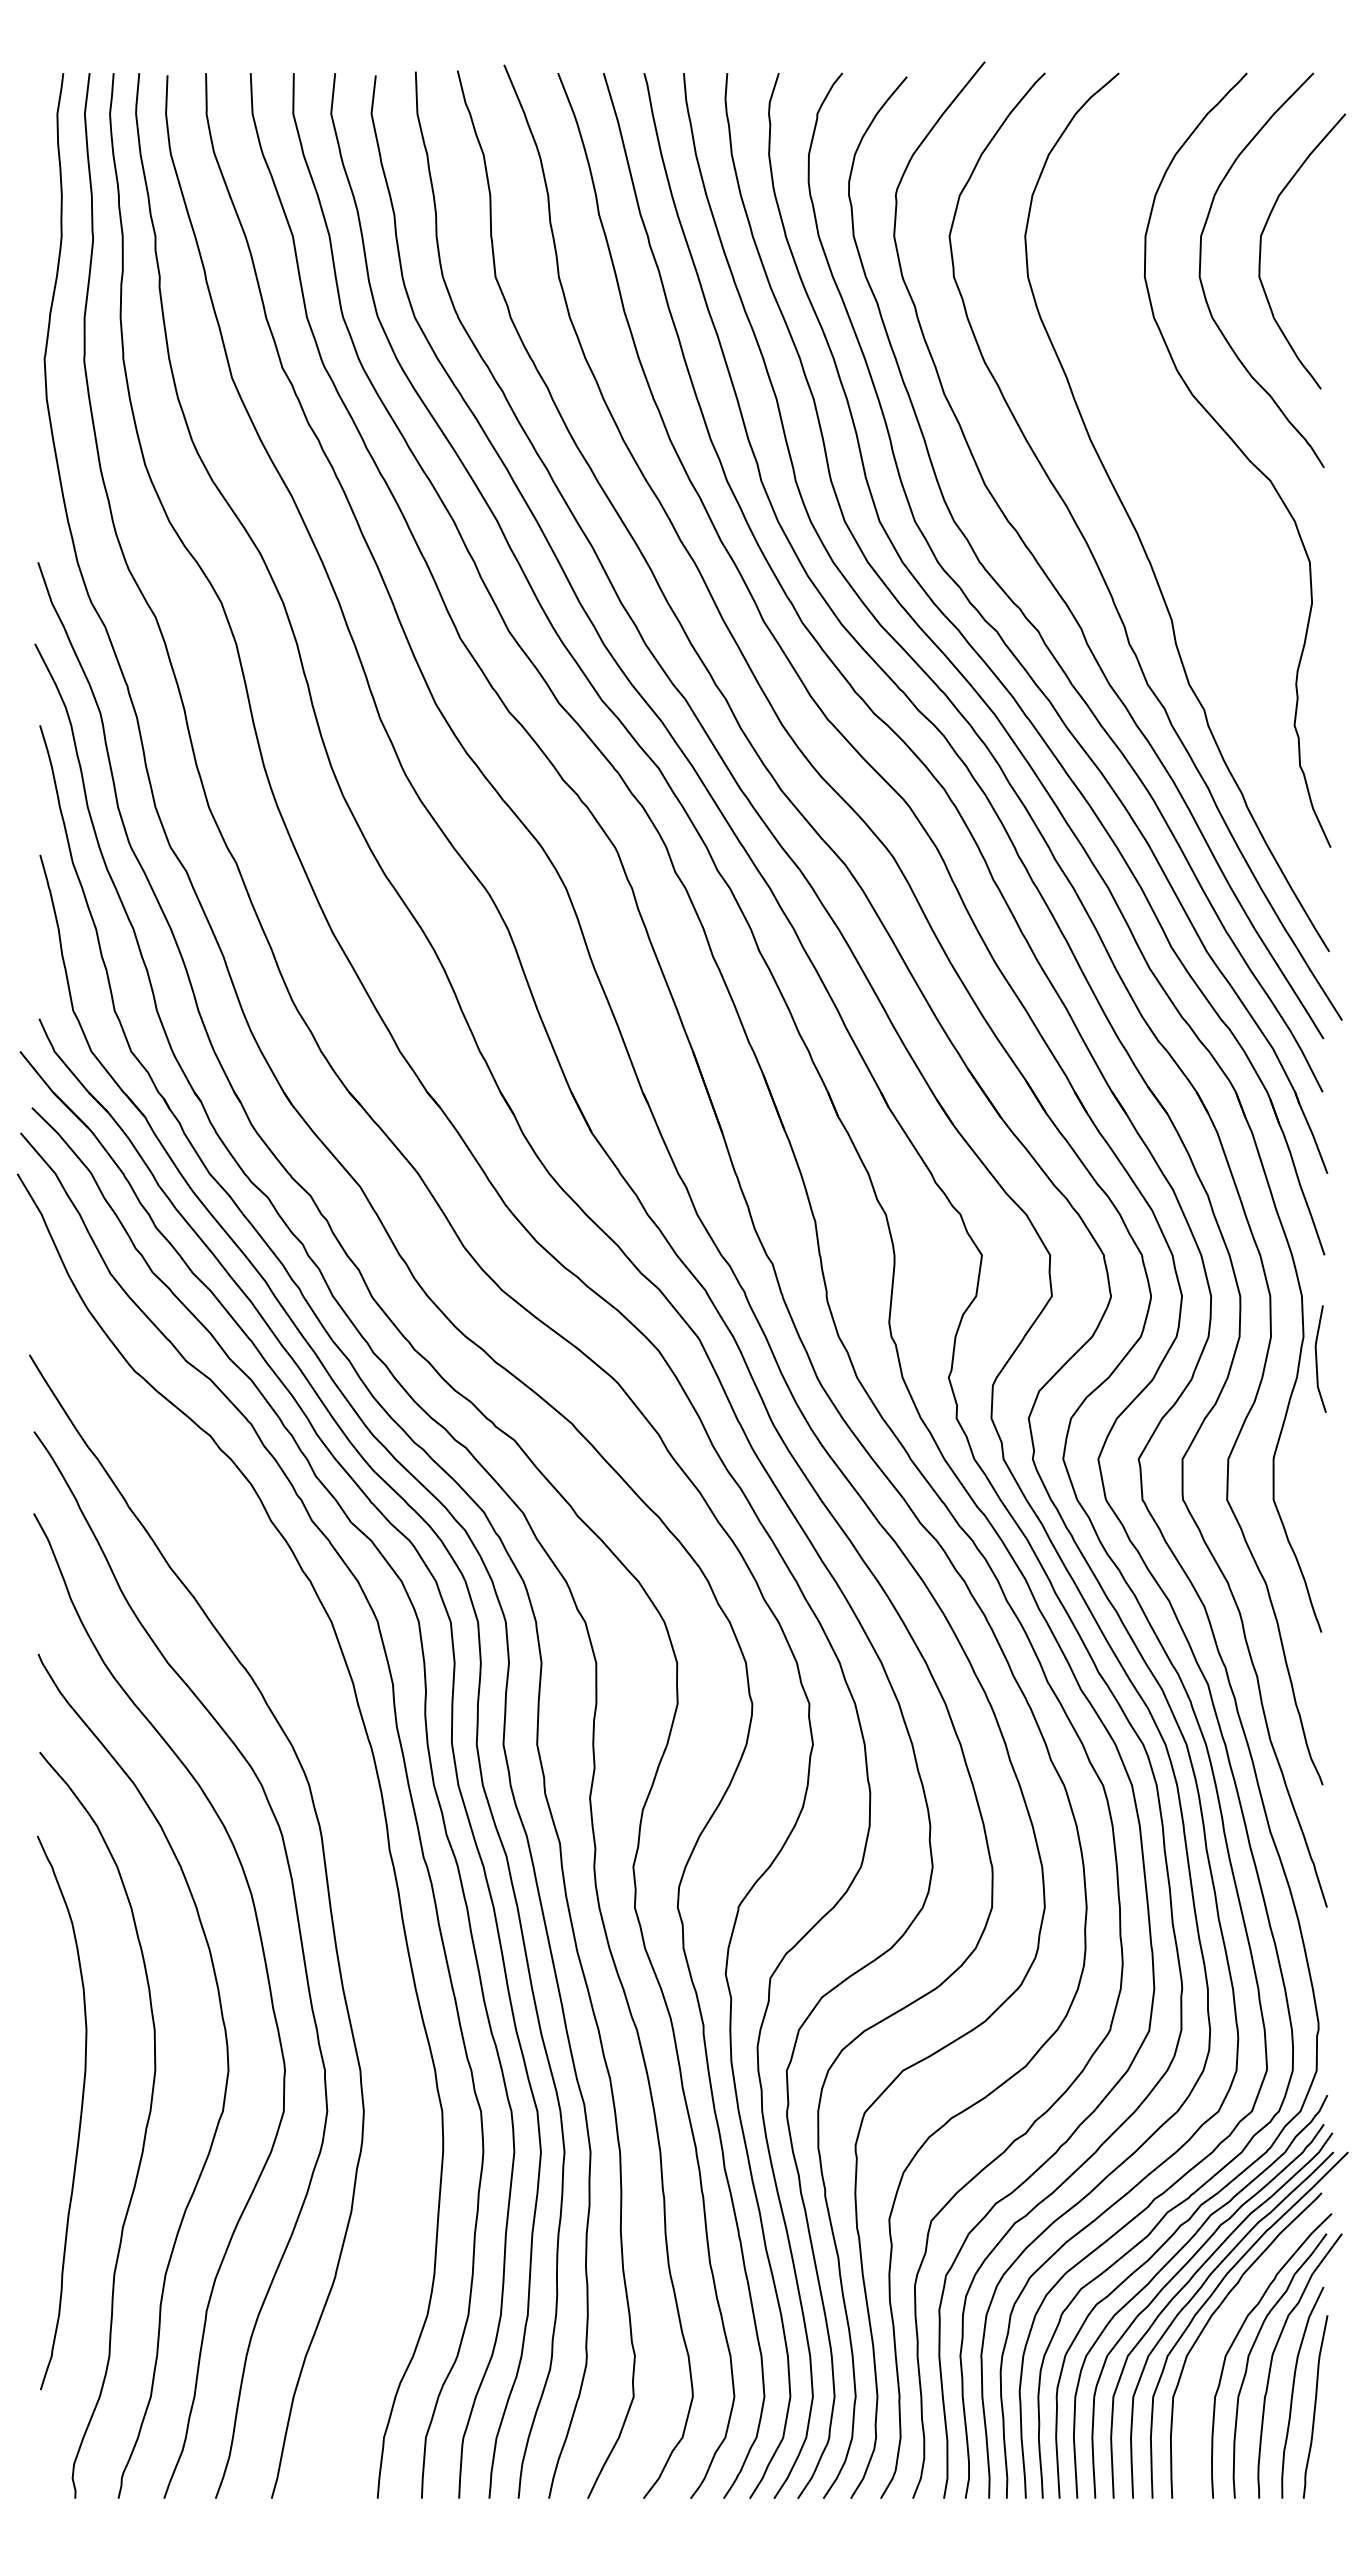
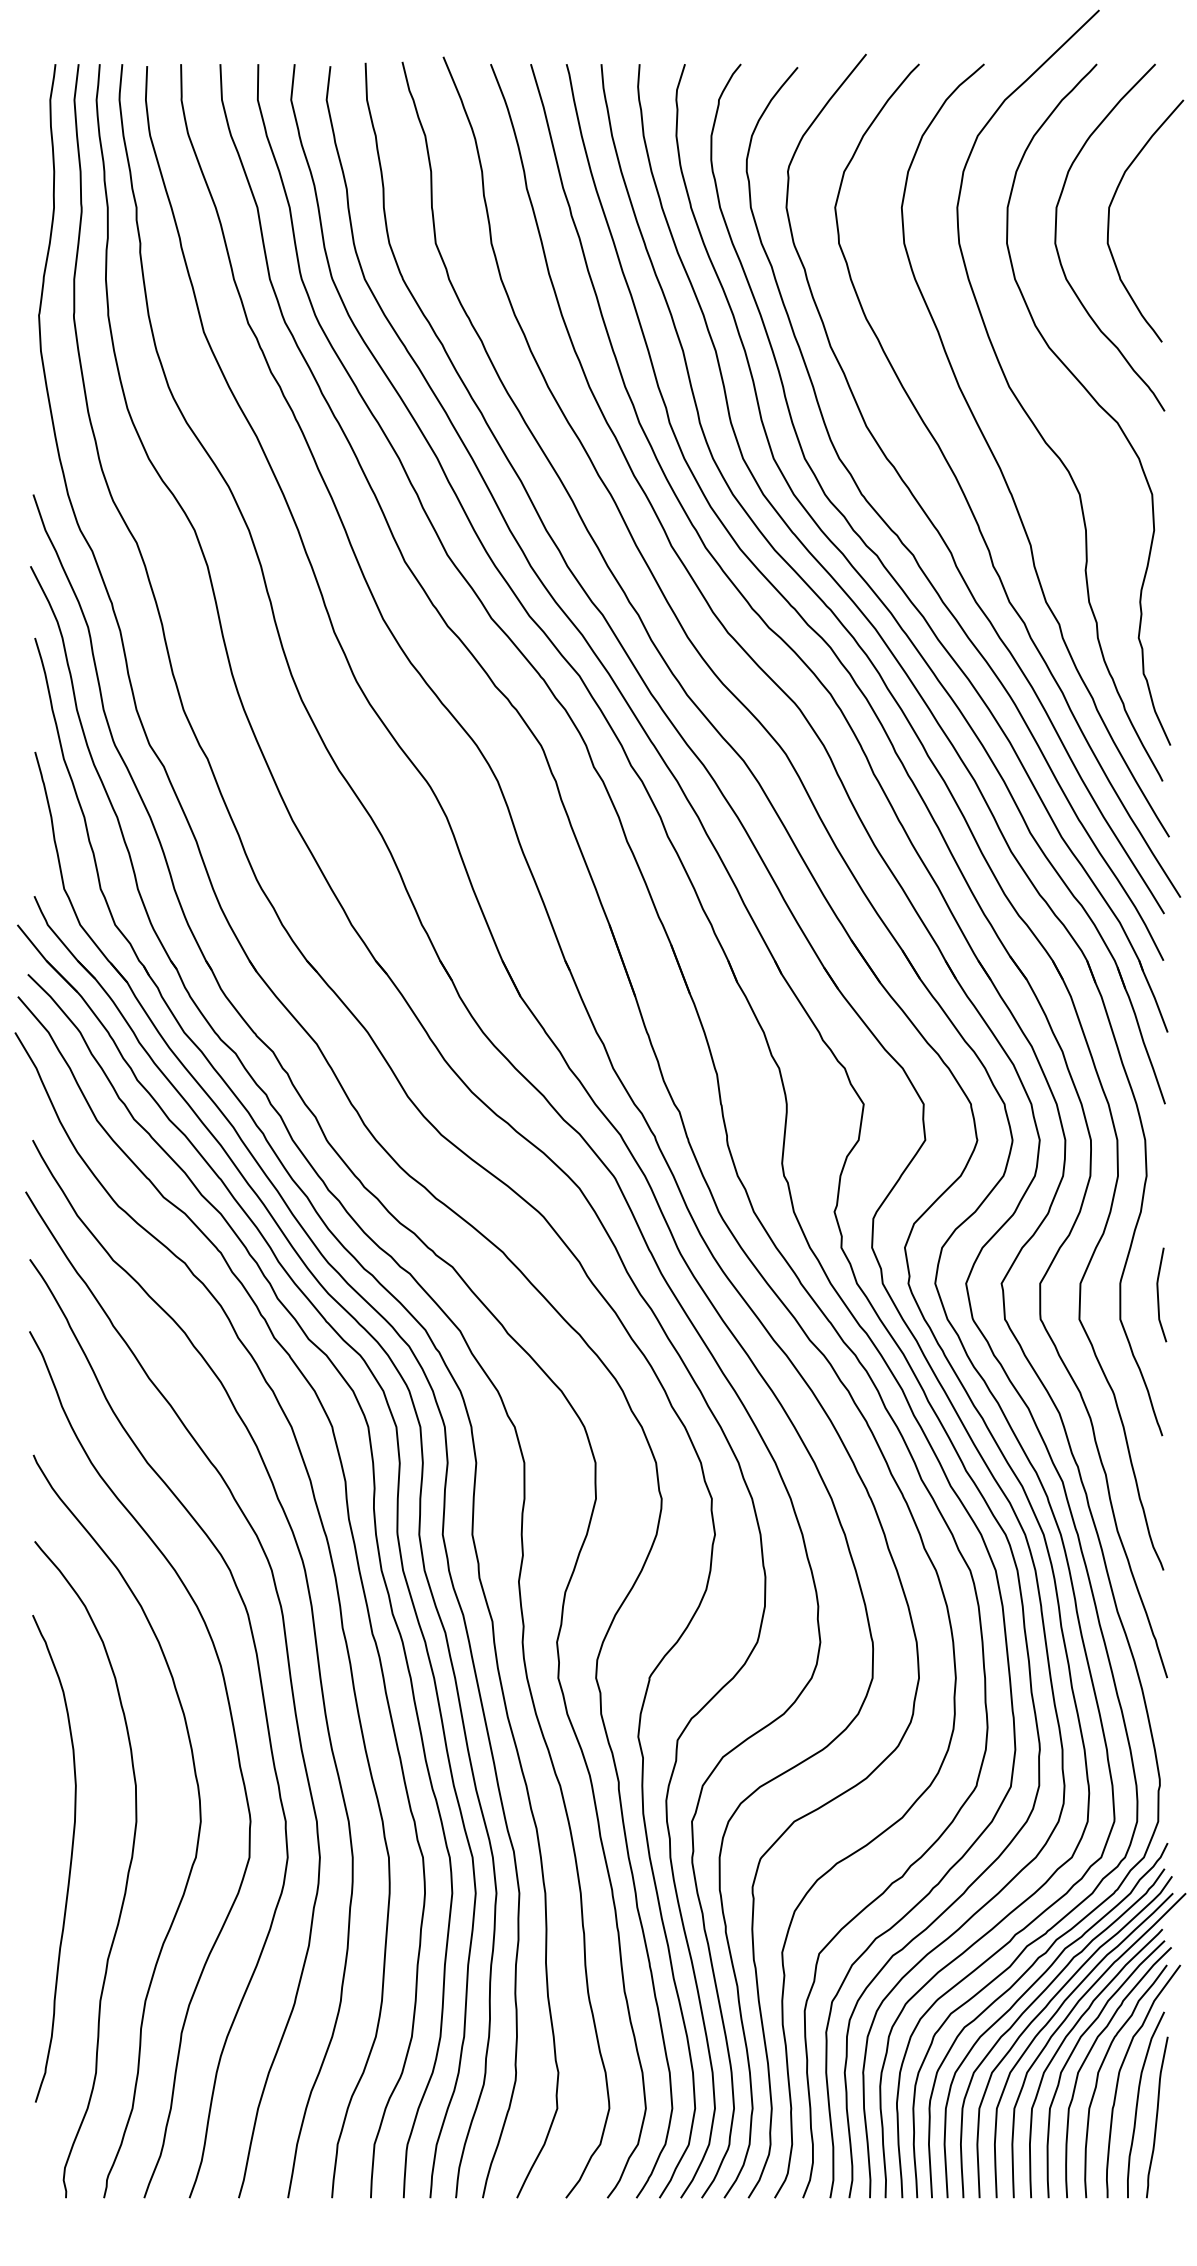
curve: (1170, 473) -> (1029, 416), added
line: (1317, 1358) -> (1158, 1294), moved
curve: (359, 1877) -> (316, 1651), added
curve: (1220, 2332) -> (1073, 2051), added

